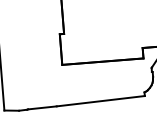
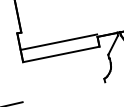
line: (102, 61) -> (58, 42), moved
line: (100, 101) -> (63, 92), removed

